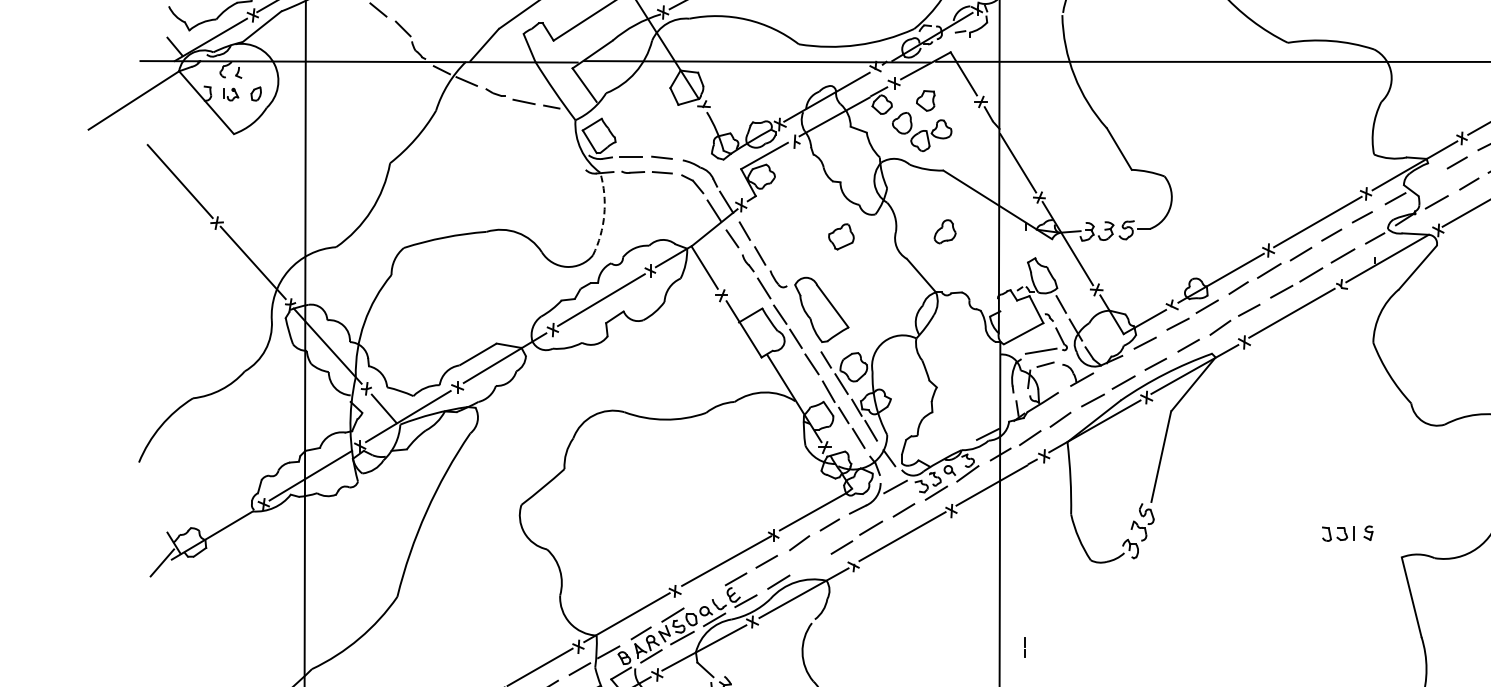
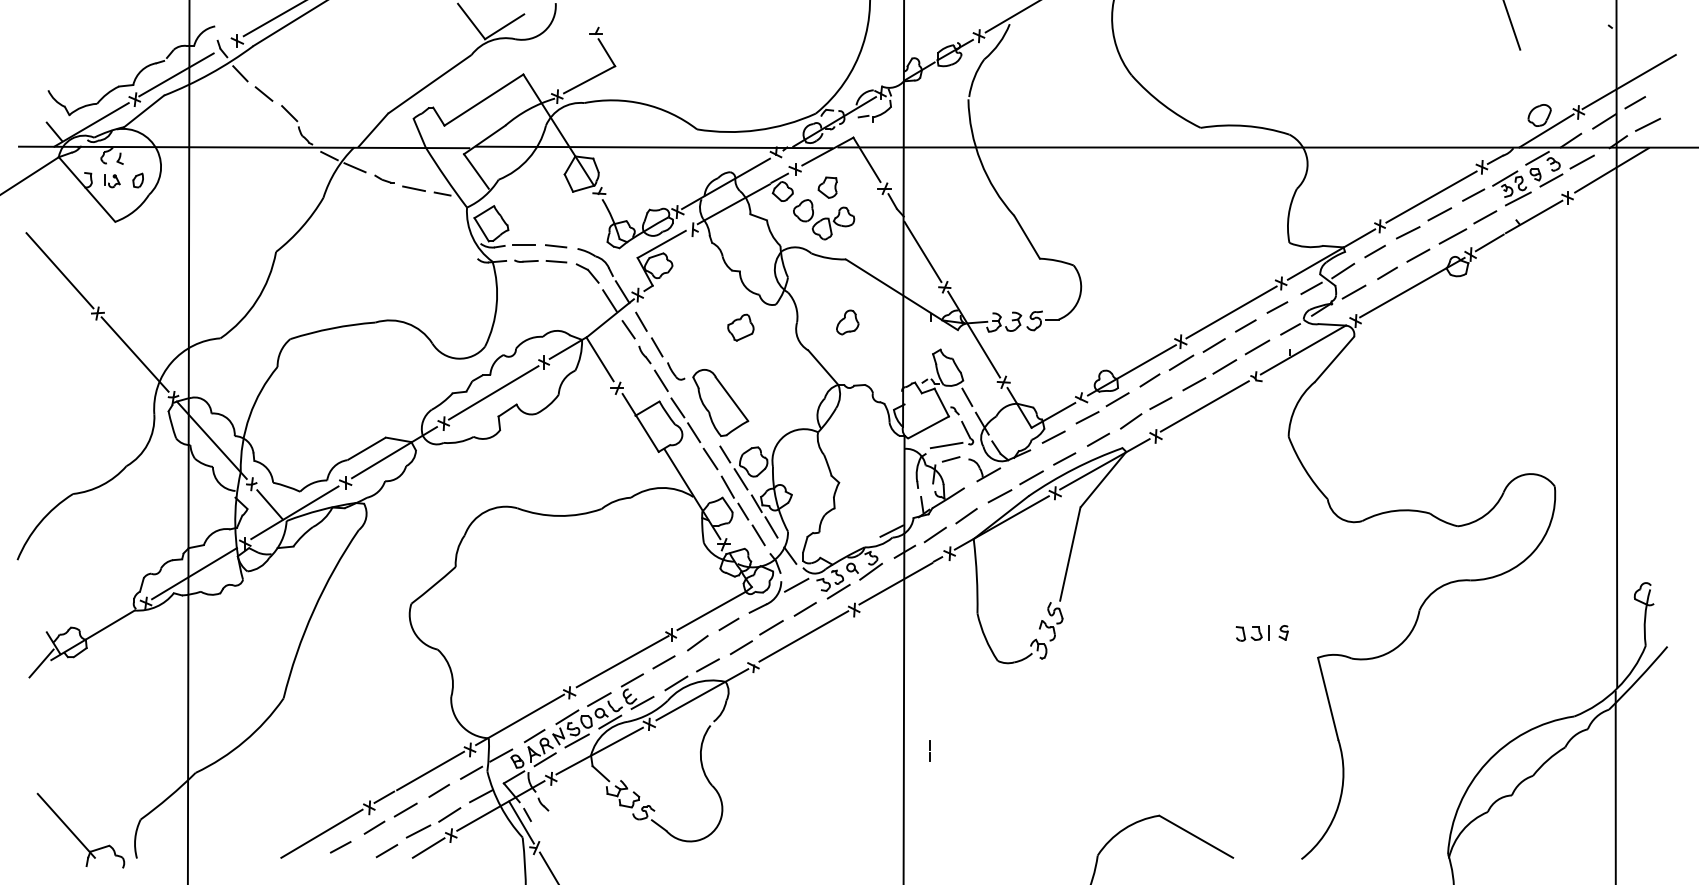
line: (1426, 181) -> (1343, 270), added
arc: (604, 214) -> (496, 304), dashed -> solid
line: (808, 564) -> (707, 665), added
line: (704, 597) -> (599, 699), added

